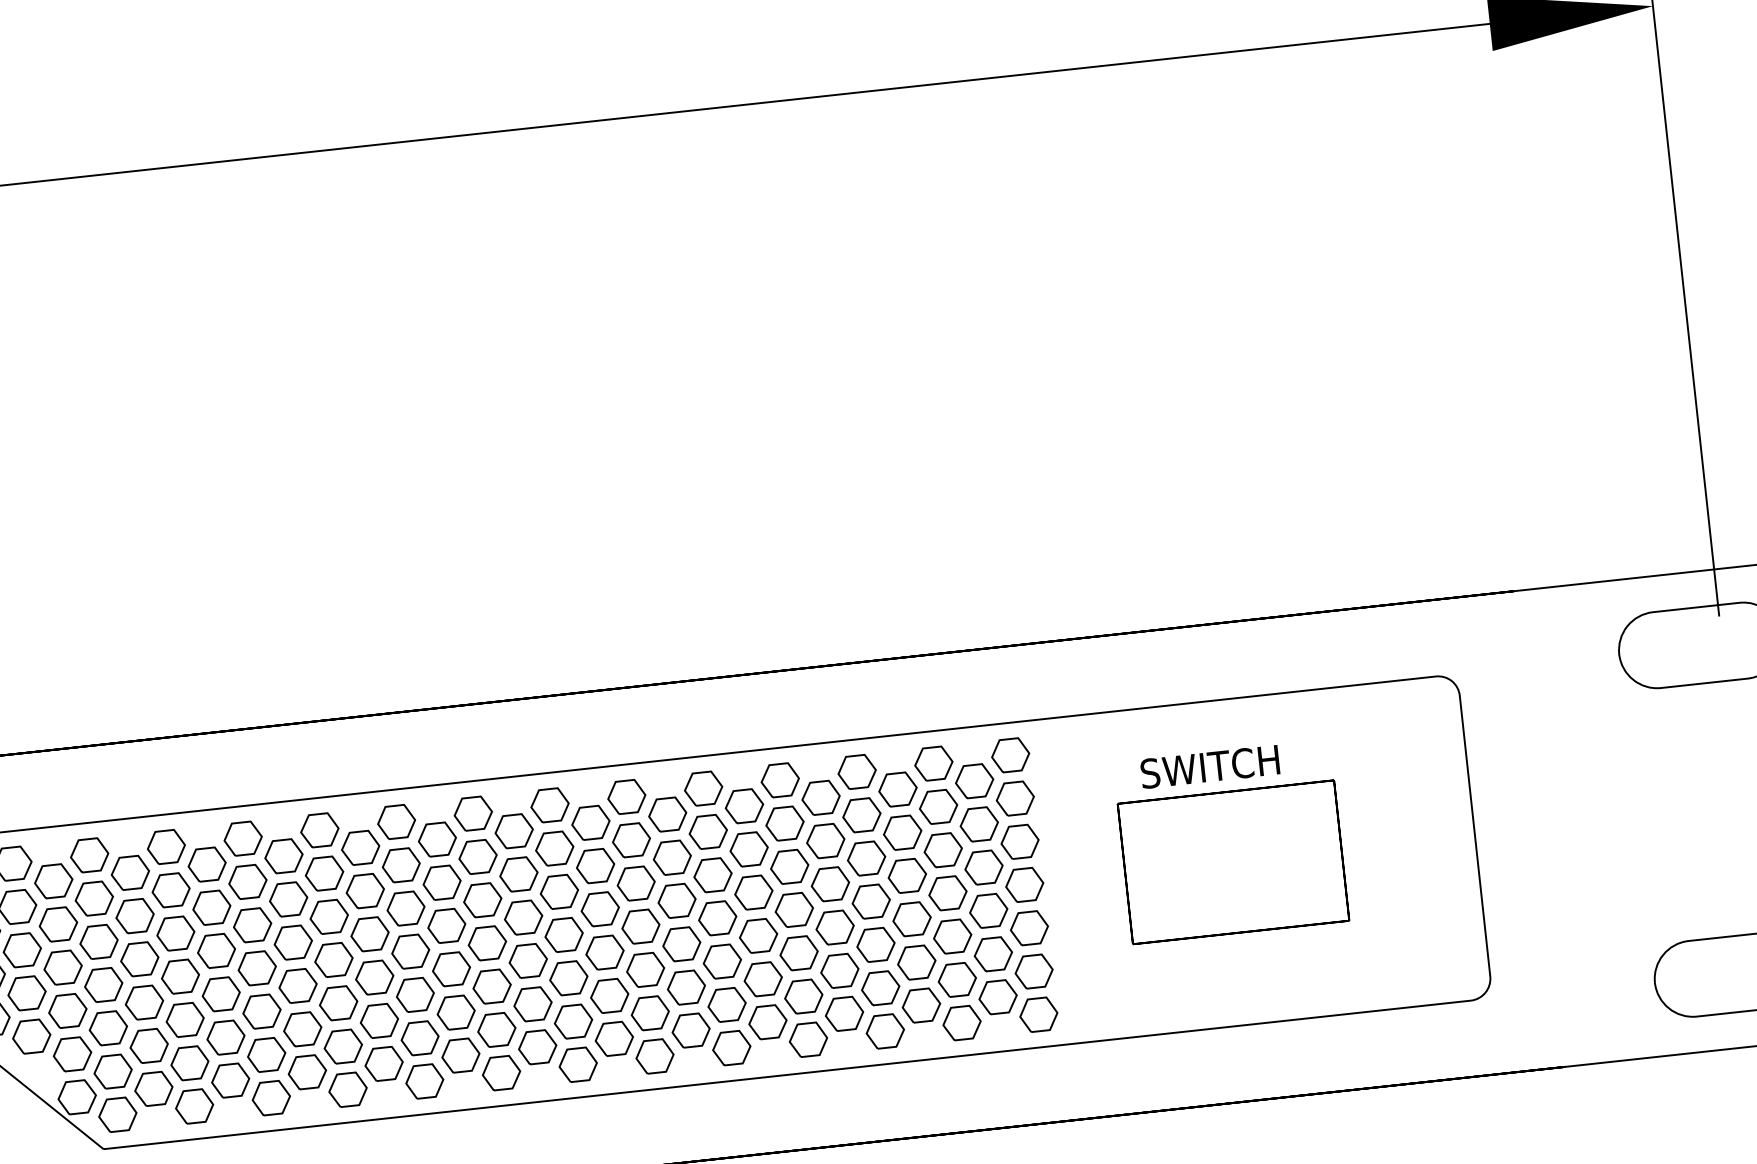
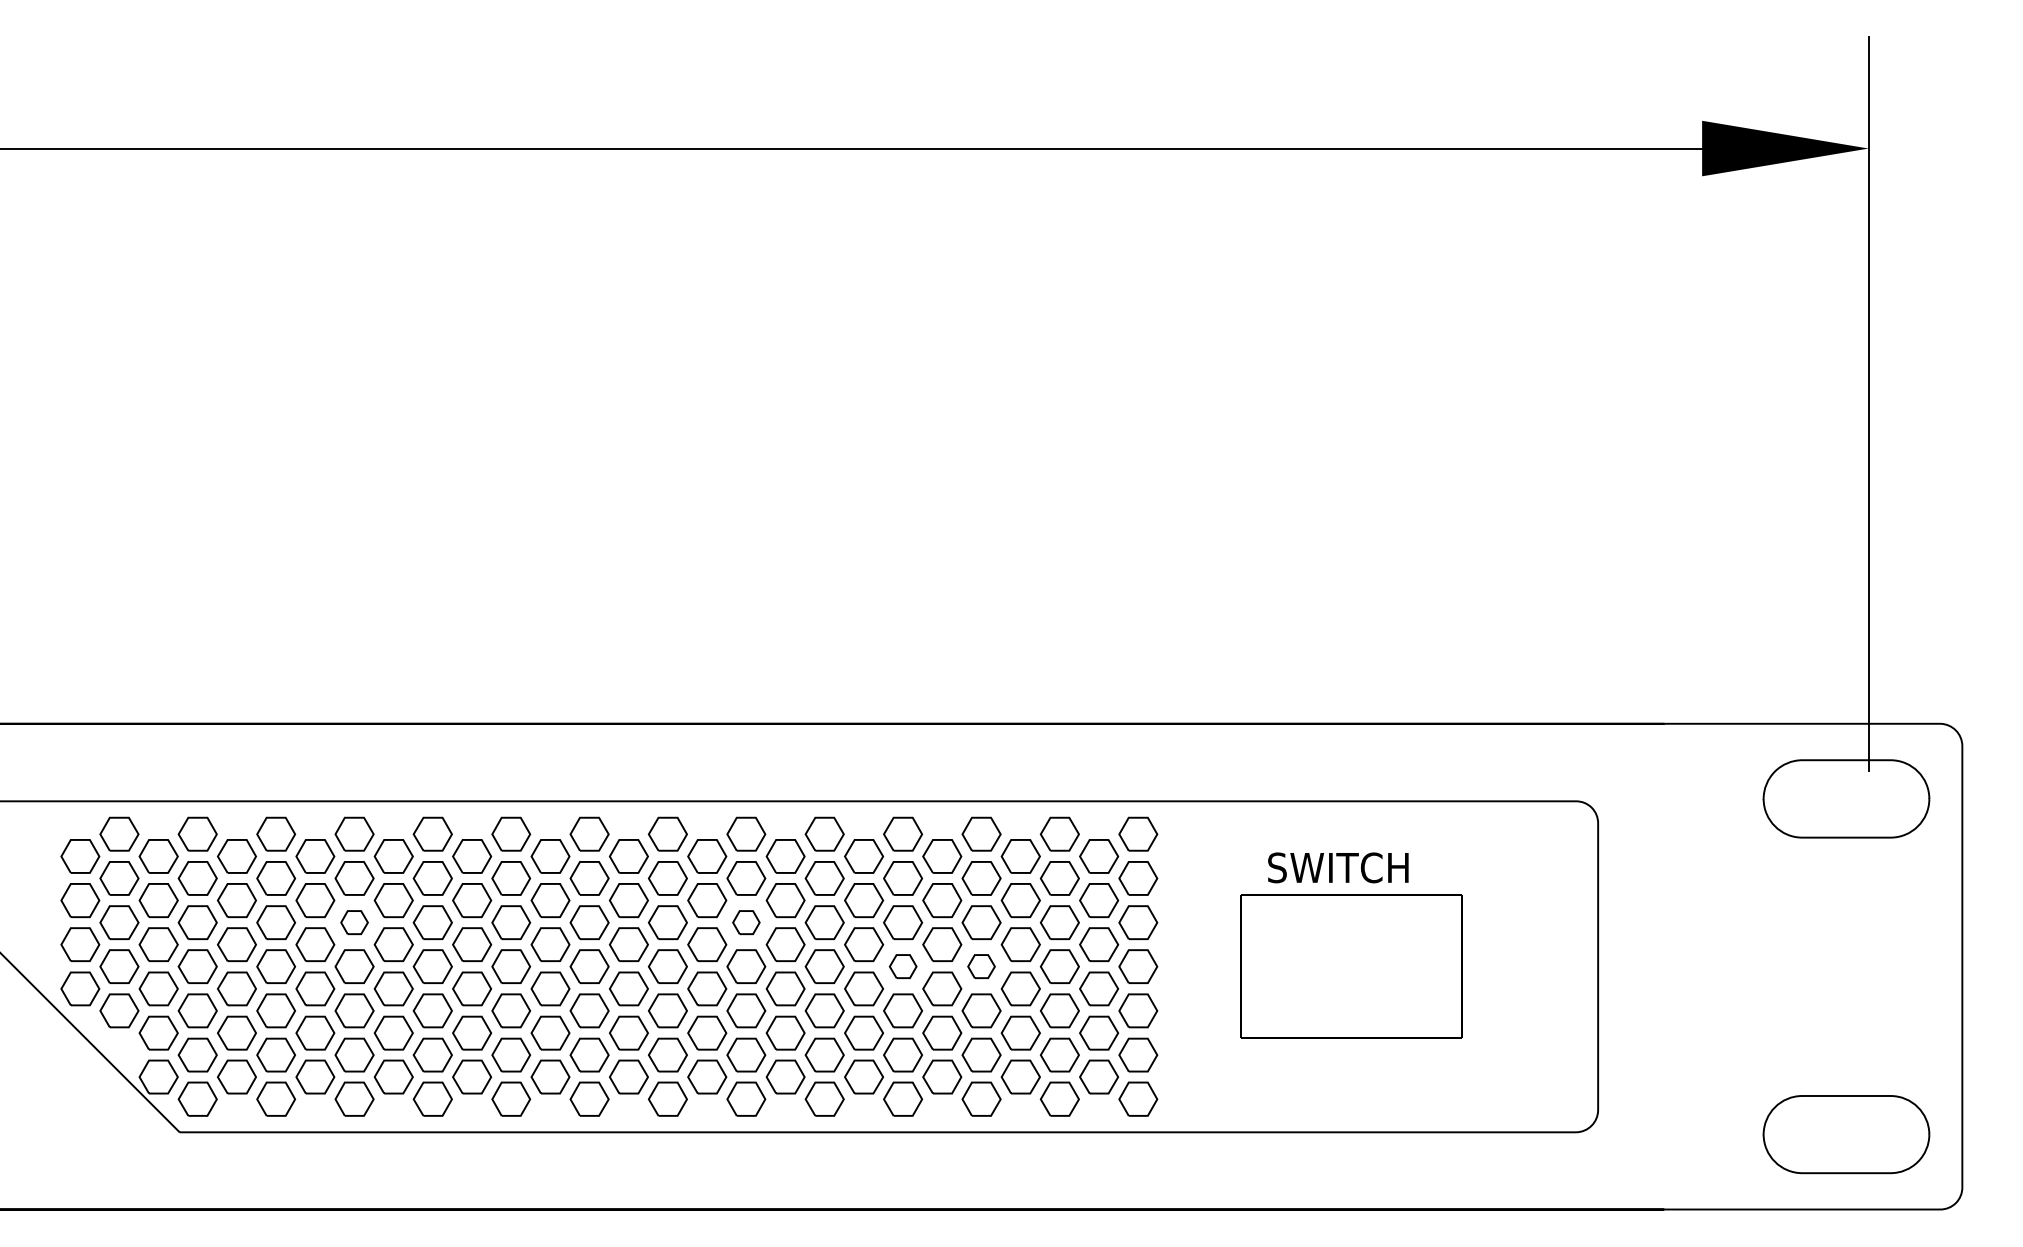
part: (636, 883) -> (746, 922), size x0.7
part: (871, 901) -> (981, 966), size x0.7
part: (794, 909) -> (903, 966), size x0.7
part: (252, 925) -> (354, 922), size x0.7

